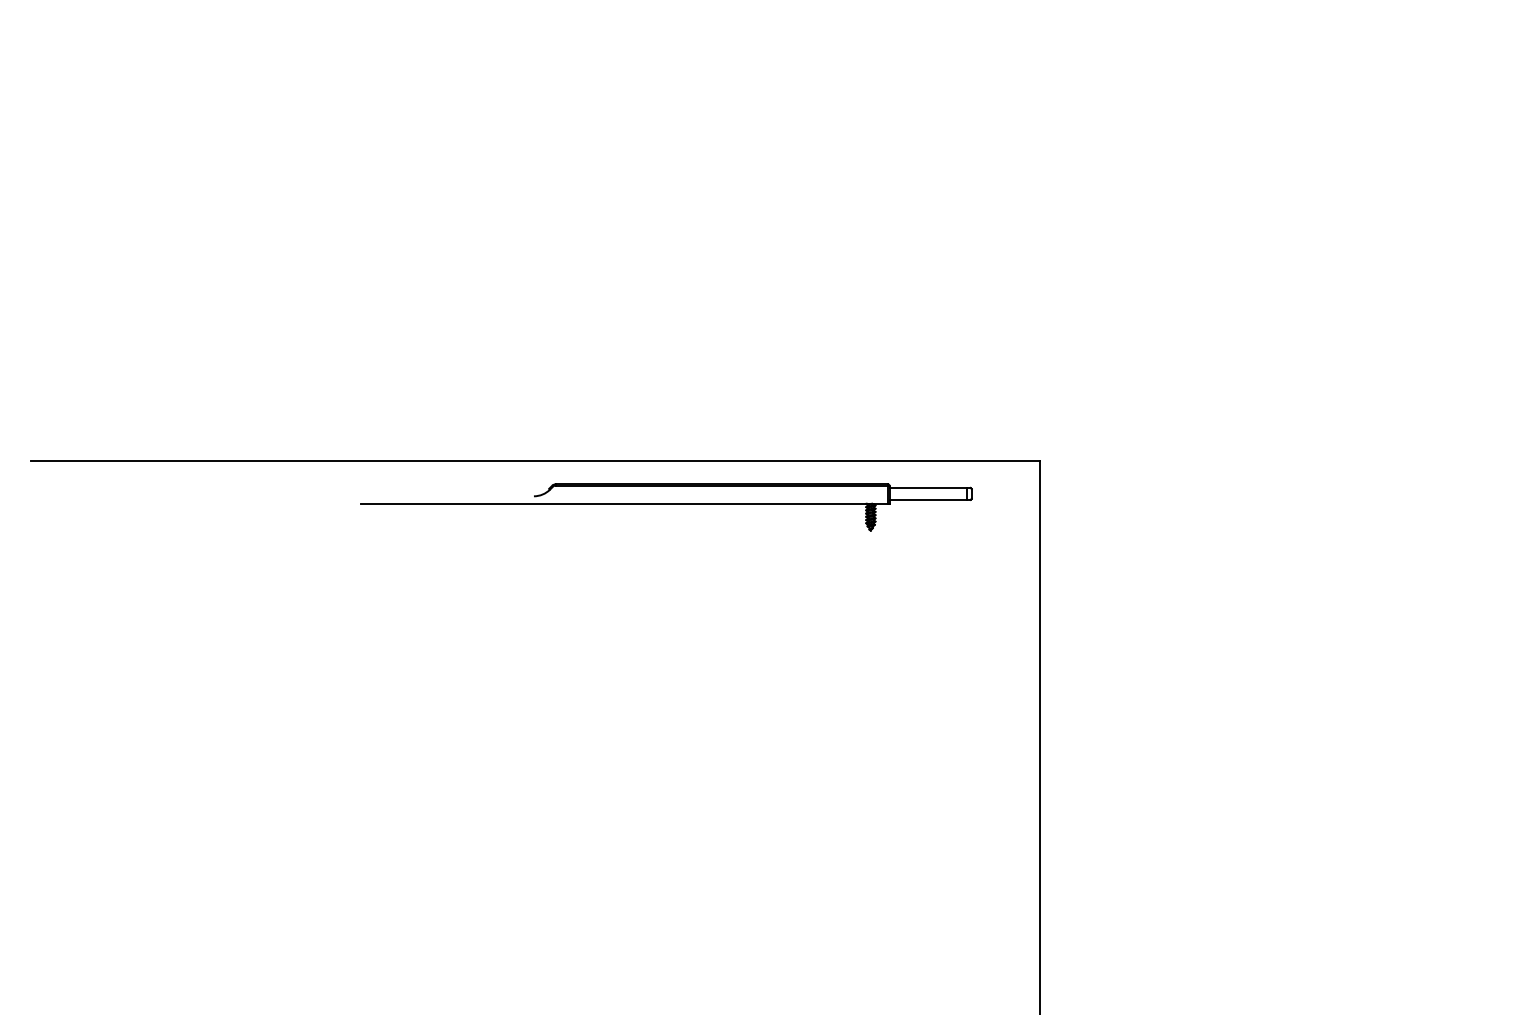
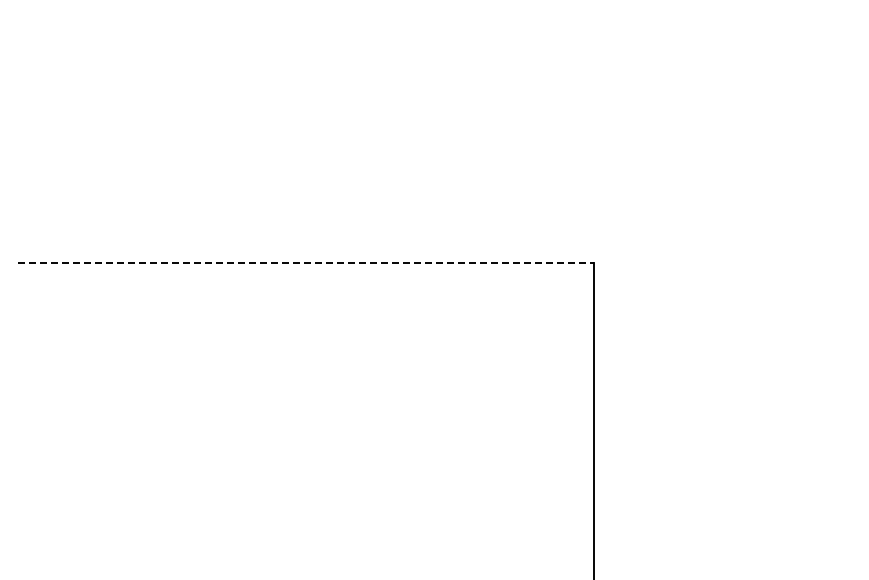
line: (536, 461) -> (306, 263), solid -> dashed
part: (666, 508) -> (380, 290), removed

